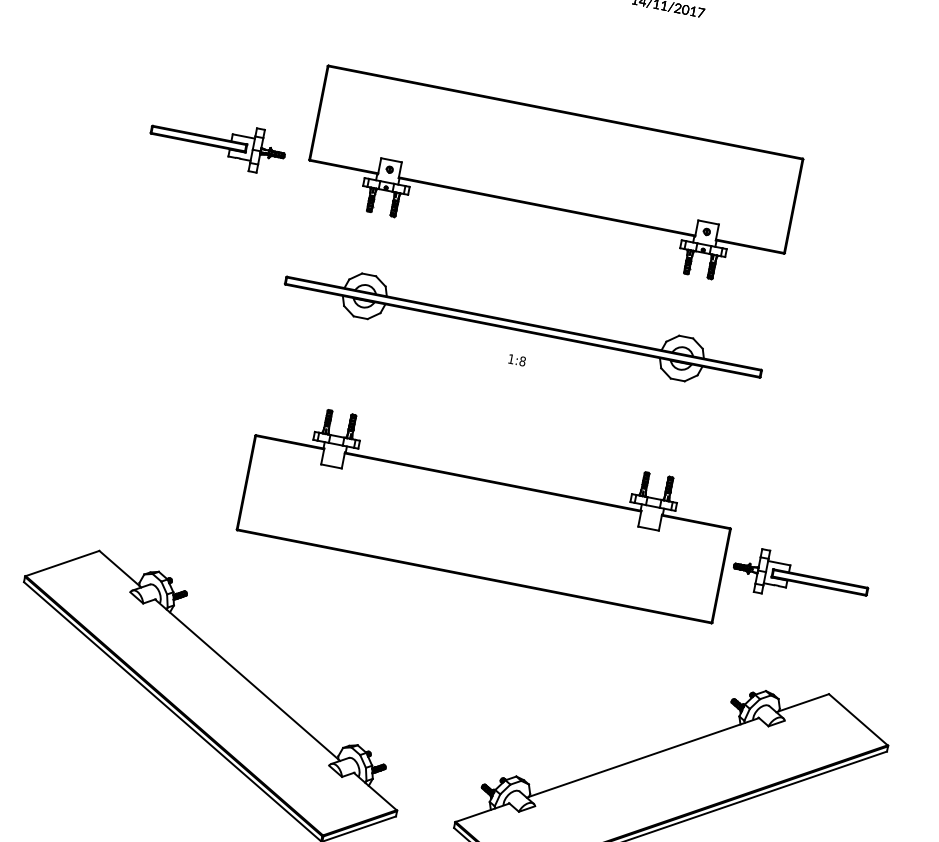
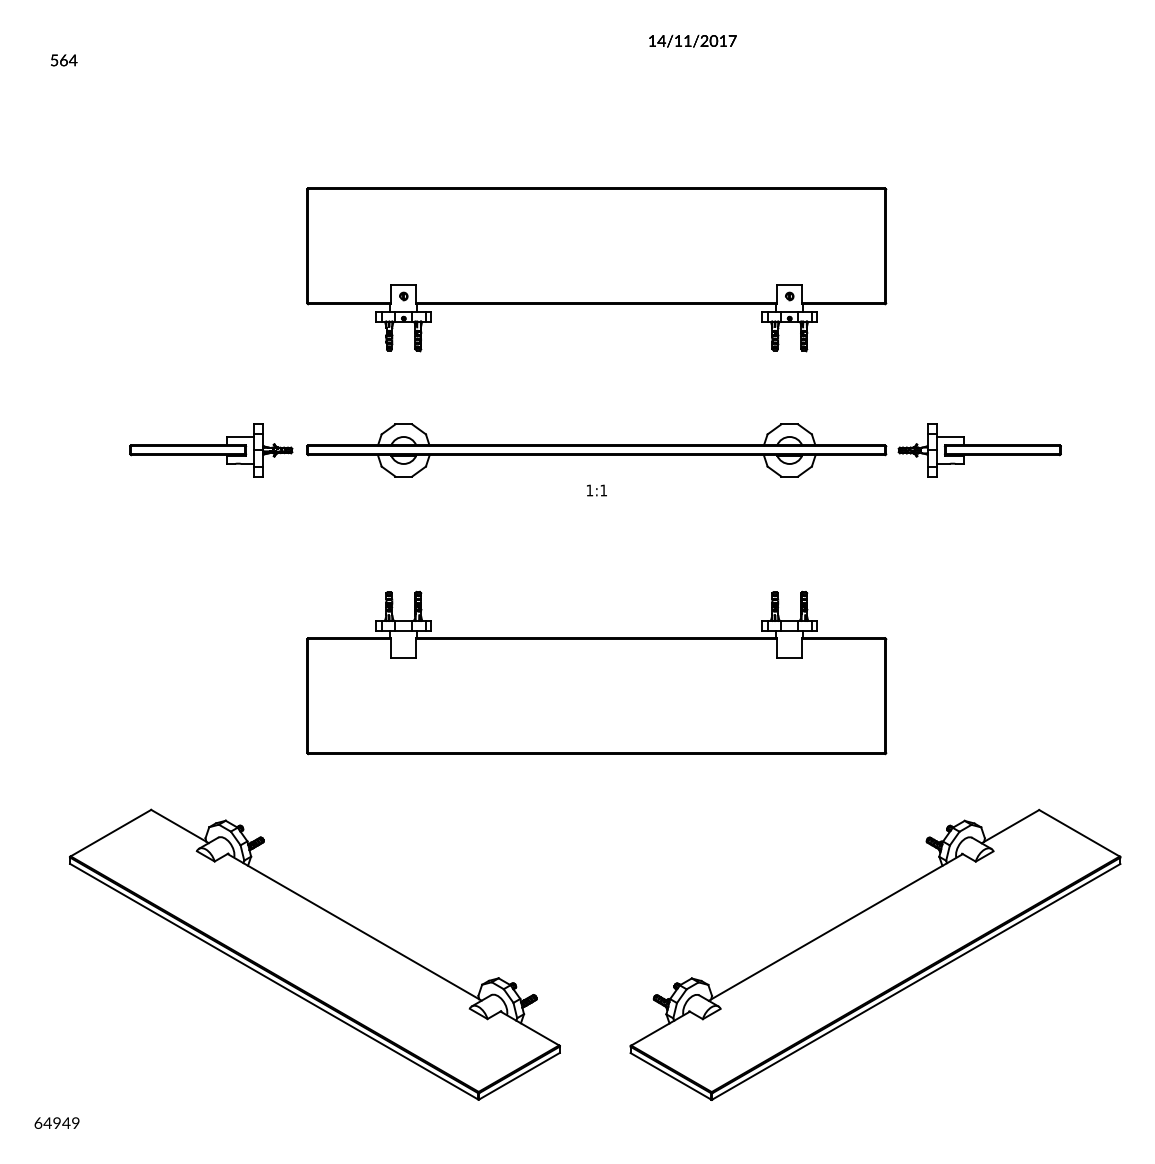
part: (218, 142) -> (211, 450), moved
text: (522, 361) -> (603, 490), 1:8 -> 1:1
part: (800, 578) -> (979, 450), moved

